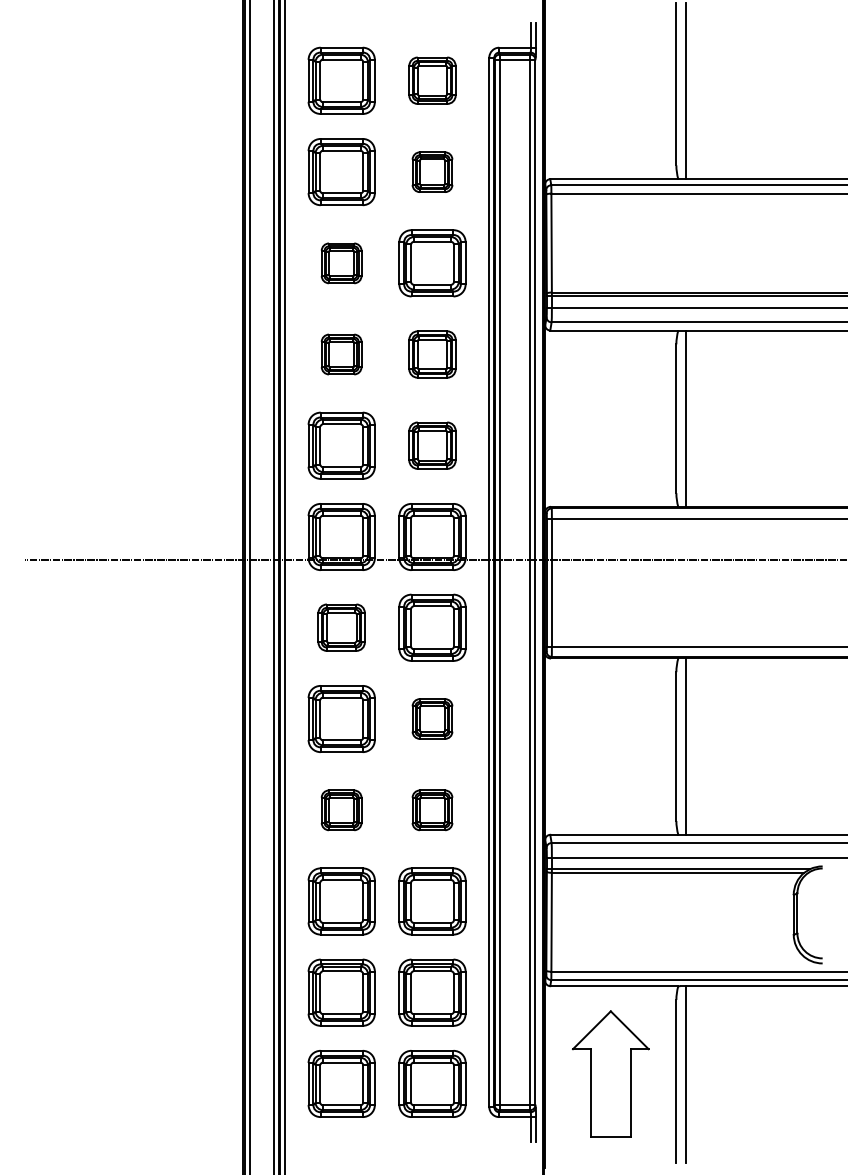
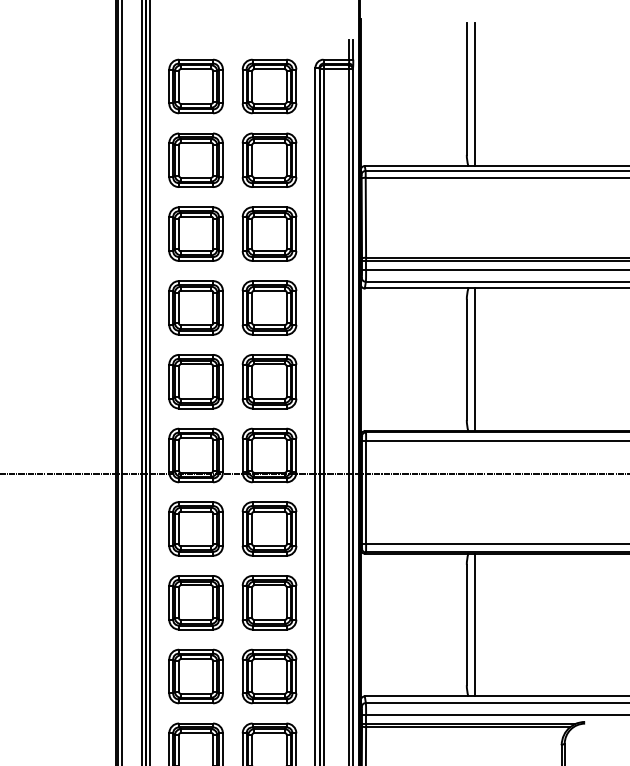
part: (432, 80) -> (269, 86), size x1.43
part: (432, 172) -> (269, 160), size x1.67
part: (341, 263) -> (195, 234), size x1.67
part: (341, 354) -> (195, 307), size x1.67
part: (432, 354) -> (269, 307), size x1.43
part: (432, 445) -> (269, 381), size x1.43
part: (341, 627) -> (195, 528), size x1.43
part: (432, 718) -> (269, 602), size x1.67
part: (341, 810) -> (195, 676), size x1.67
part: (432, 810) -> (269, 676), size x1.67

